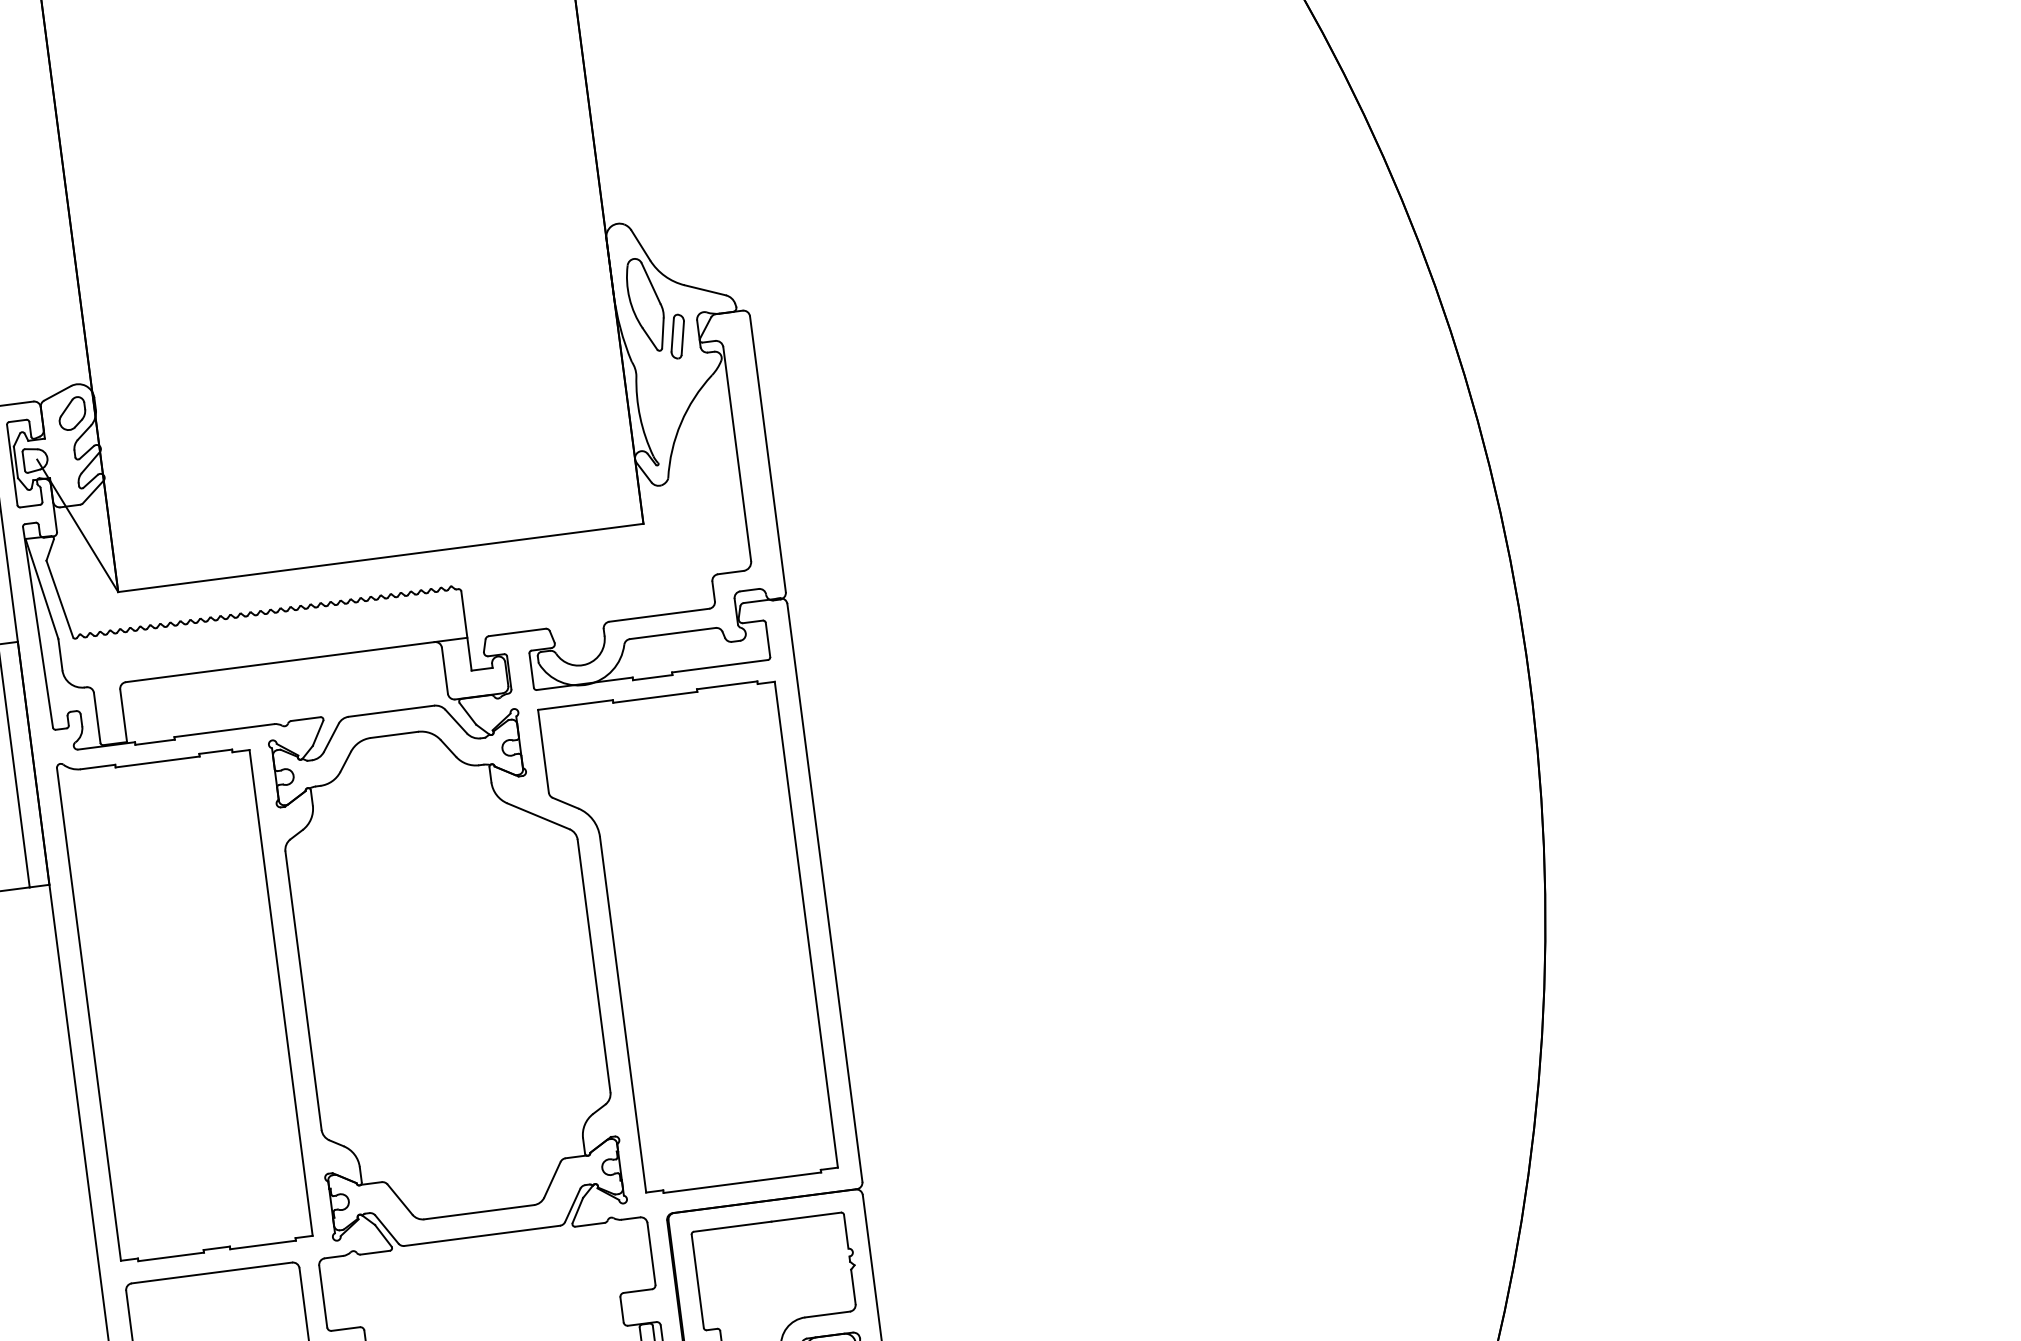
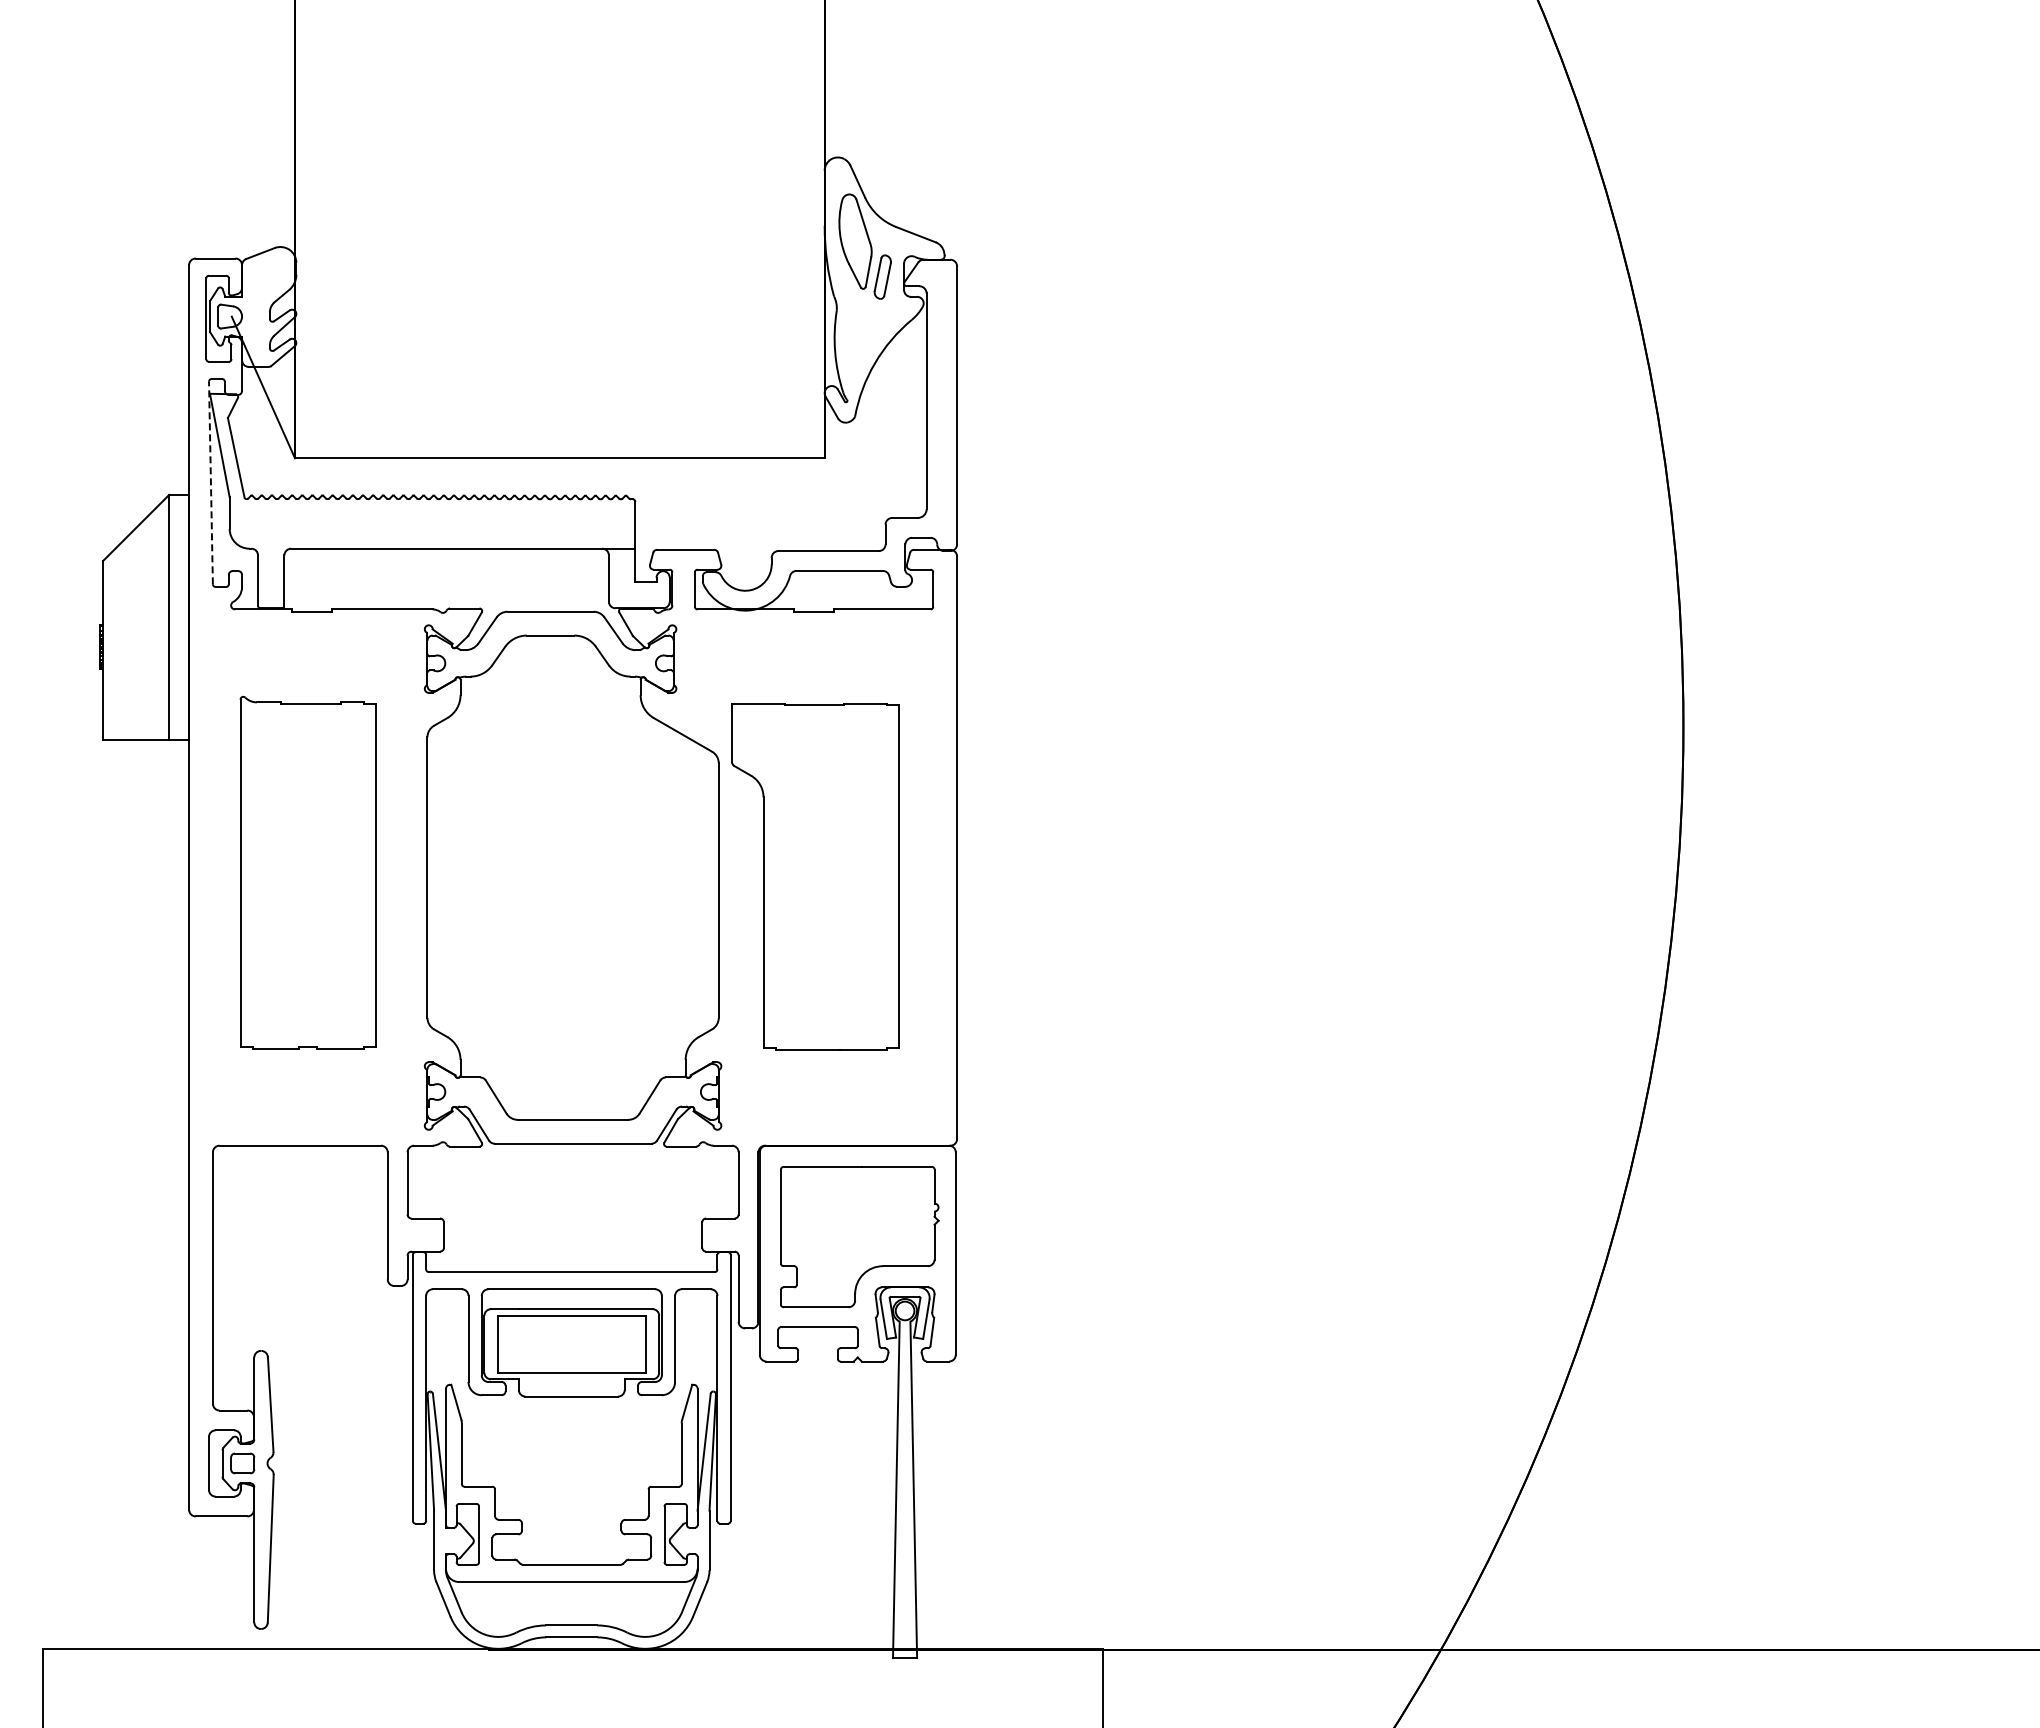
part: (72, 413) -> (272, 275), removed
line: (37, 626) -> (210, 482), solid -> dashed
part: (688, 939) -> (815, 876), size x0.7
part: (183, 1001) -> (307, 872), size x0.7

